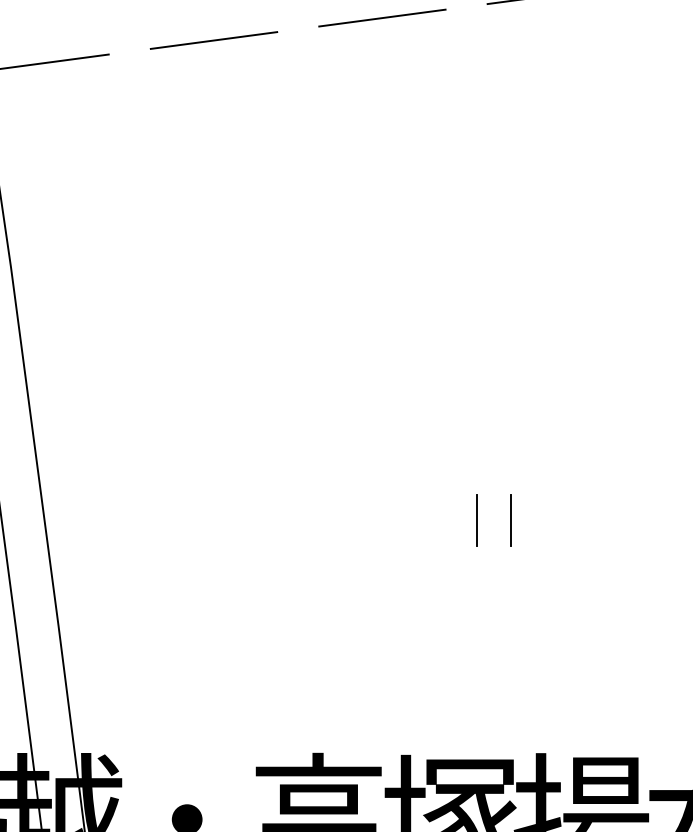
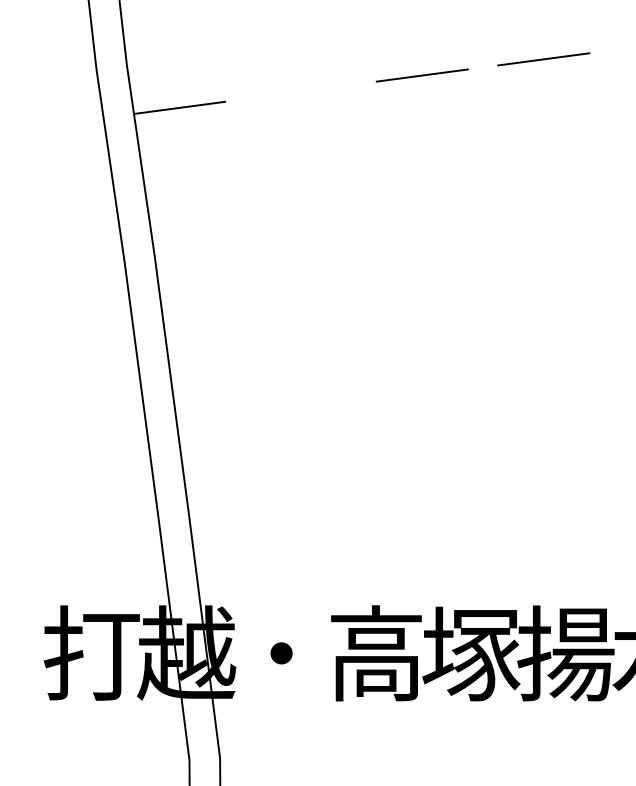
line: (213, 40) -> (300, 91), removed
line: (476, 520) -> (490, 437), removed
line: (510, 520) -> (514, 437), removed

